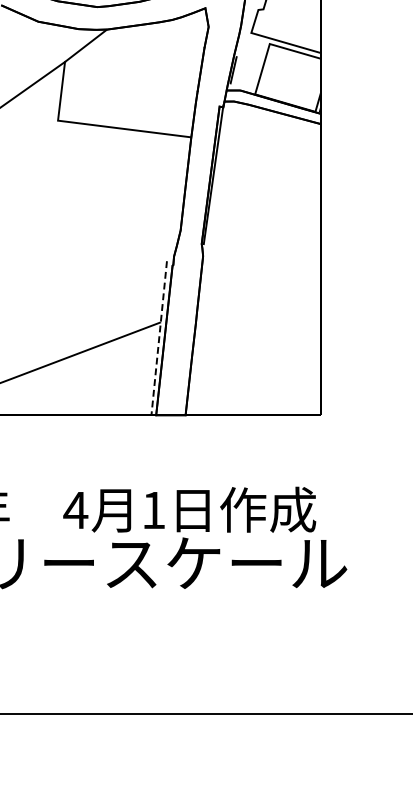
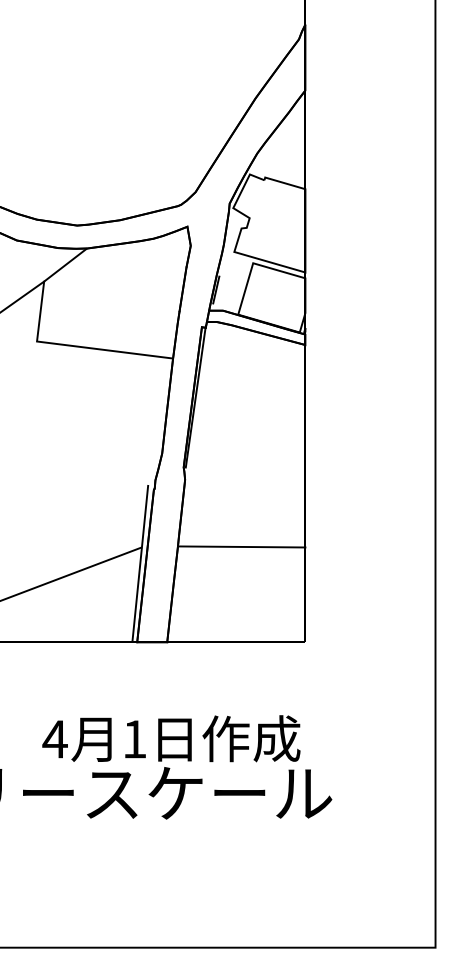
line: (258, 321) -> (241, 546), added
line: (159, 338) -> (140, 563), dashed -> solid

